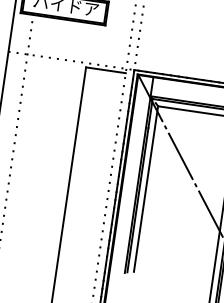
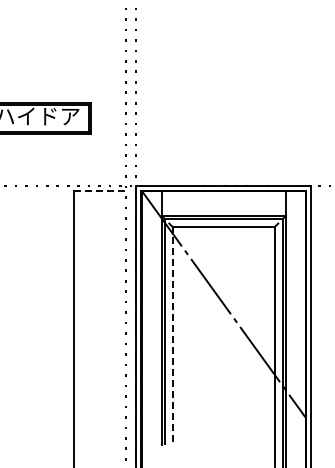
line: (105, 70) -> (99, 191), solid -> dashed
line: (145, 188) -> (172, 334), solid -> dashed

